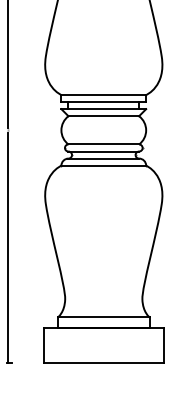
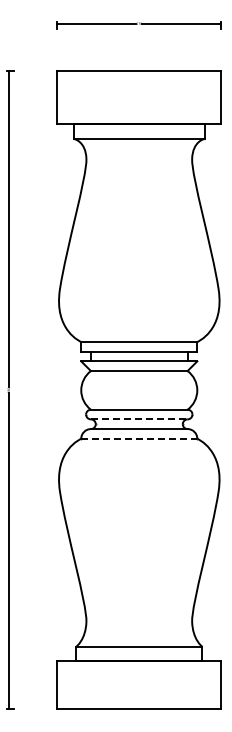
line: (103, 151) -> (139, 419), solid -> dashed
line: (103, 165) -> (139, 438), solid -> dashed

